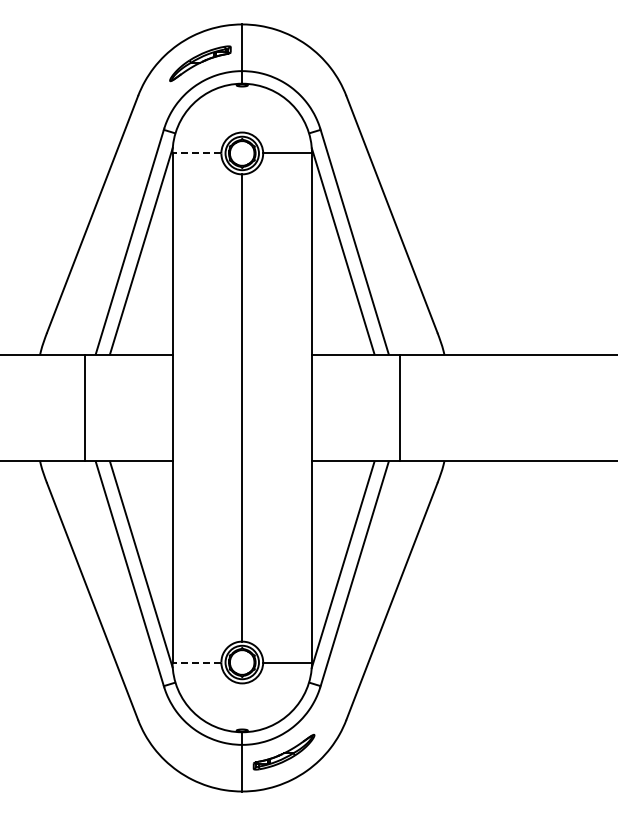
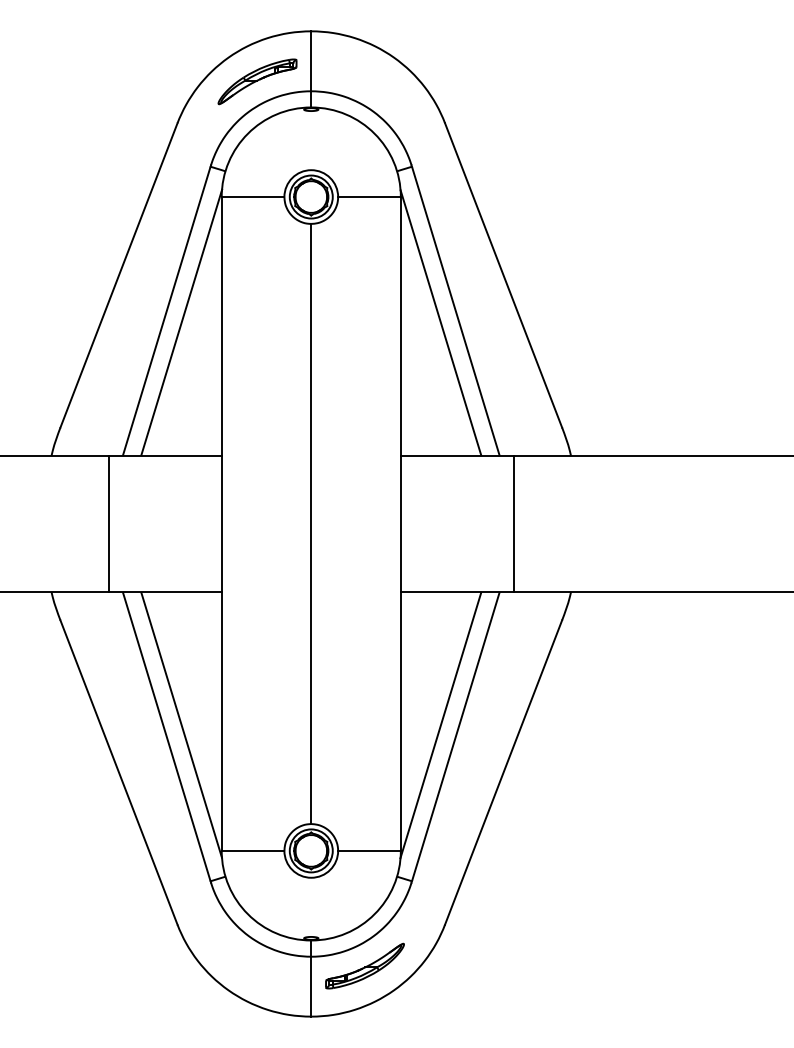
line: (196, 153) -> (252, 197), dashed -> solid
line: (196, 662) -> (252, 850), dashed -> solid

